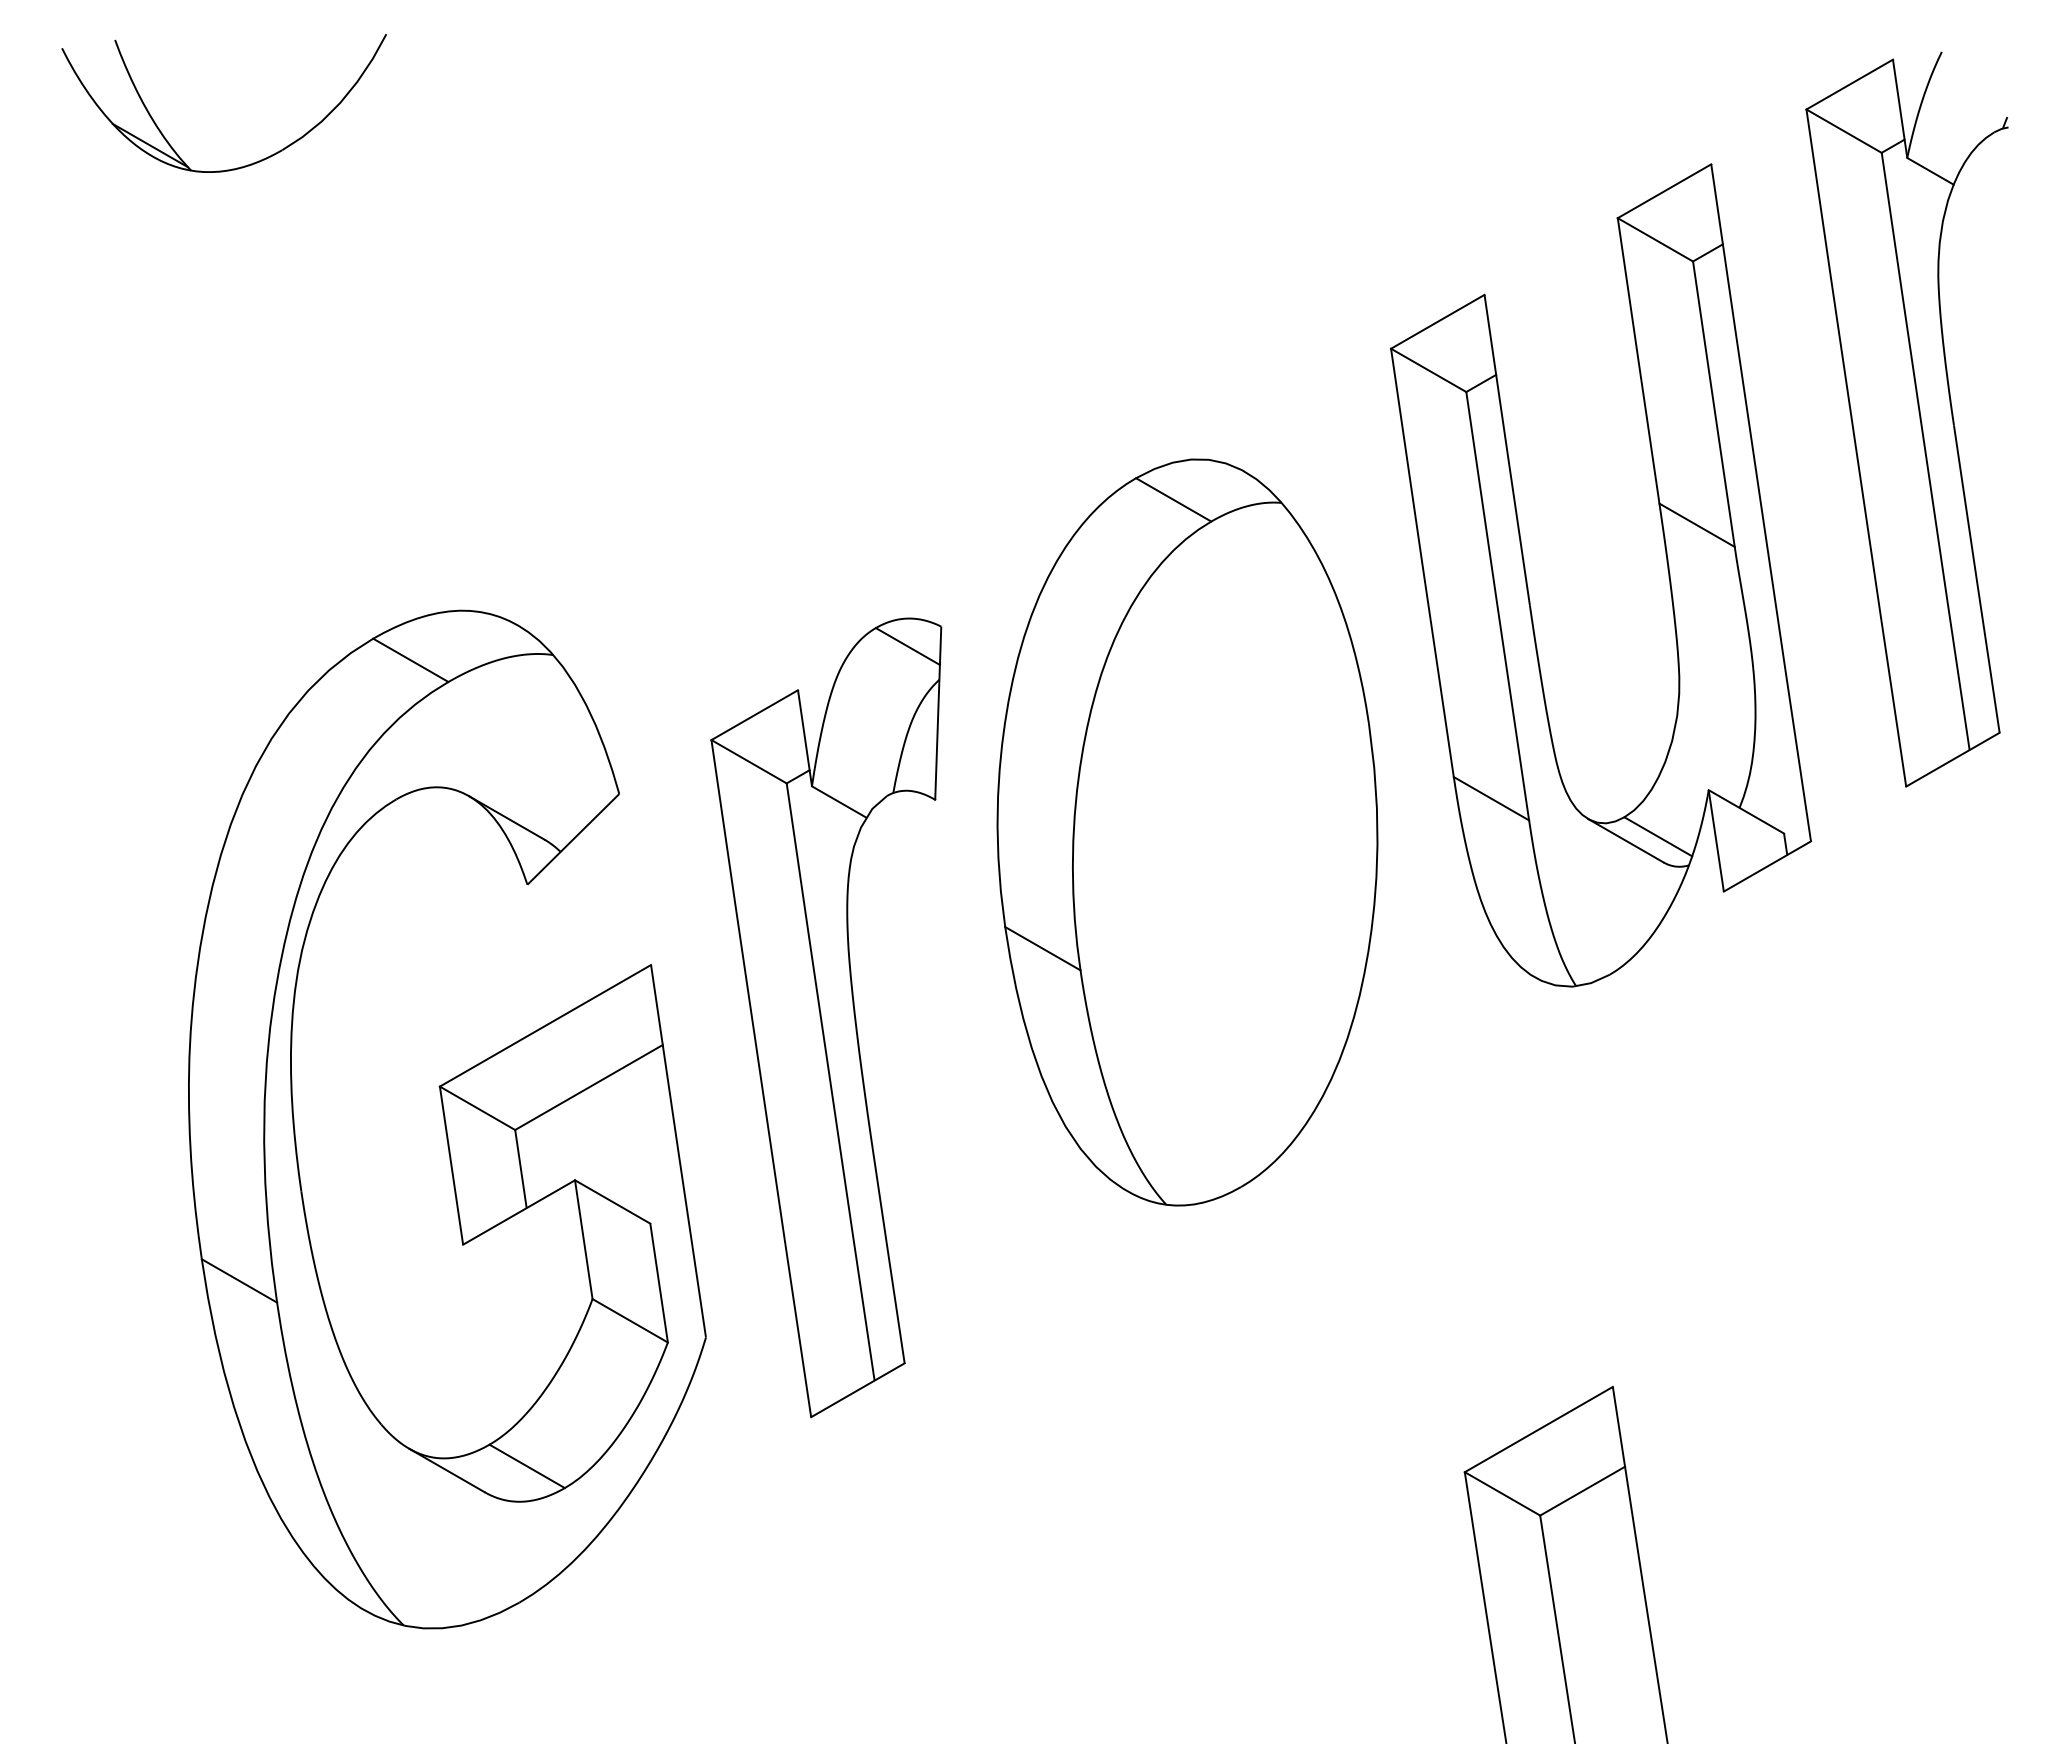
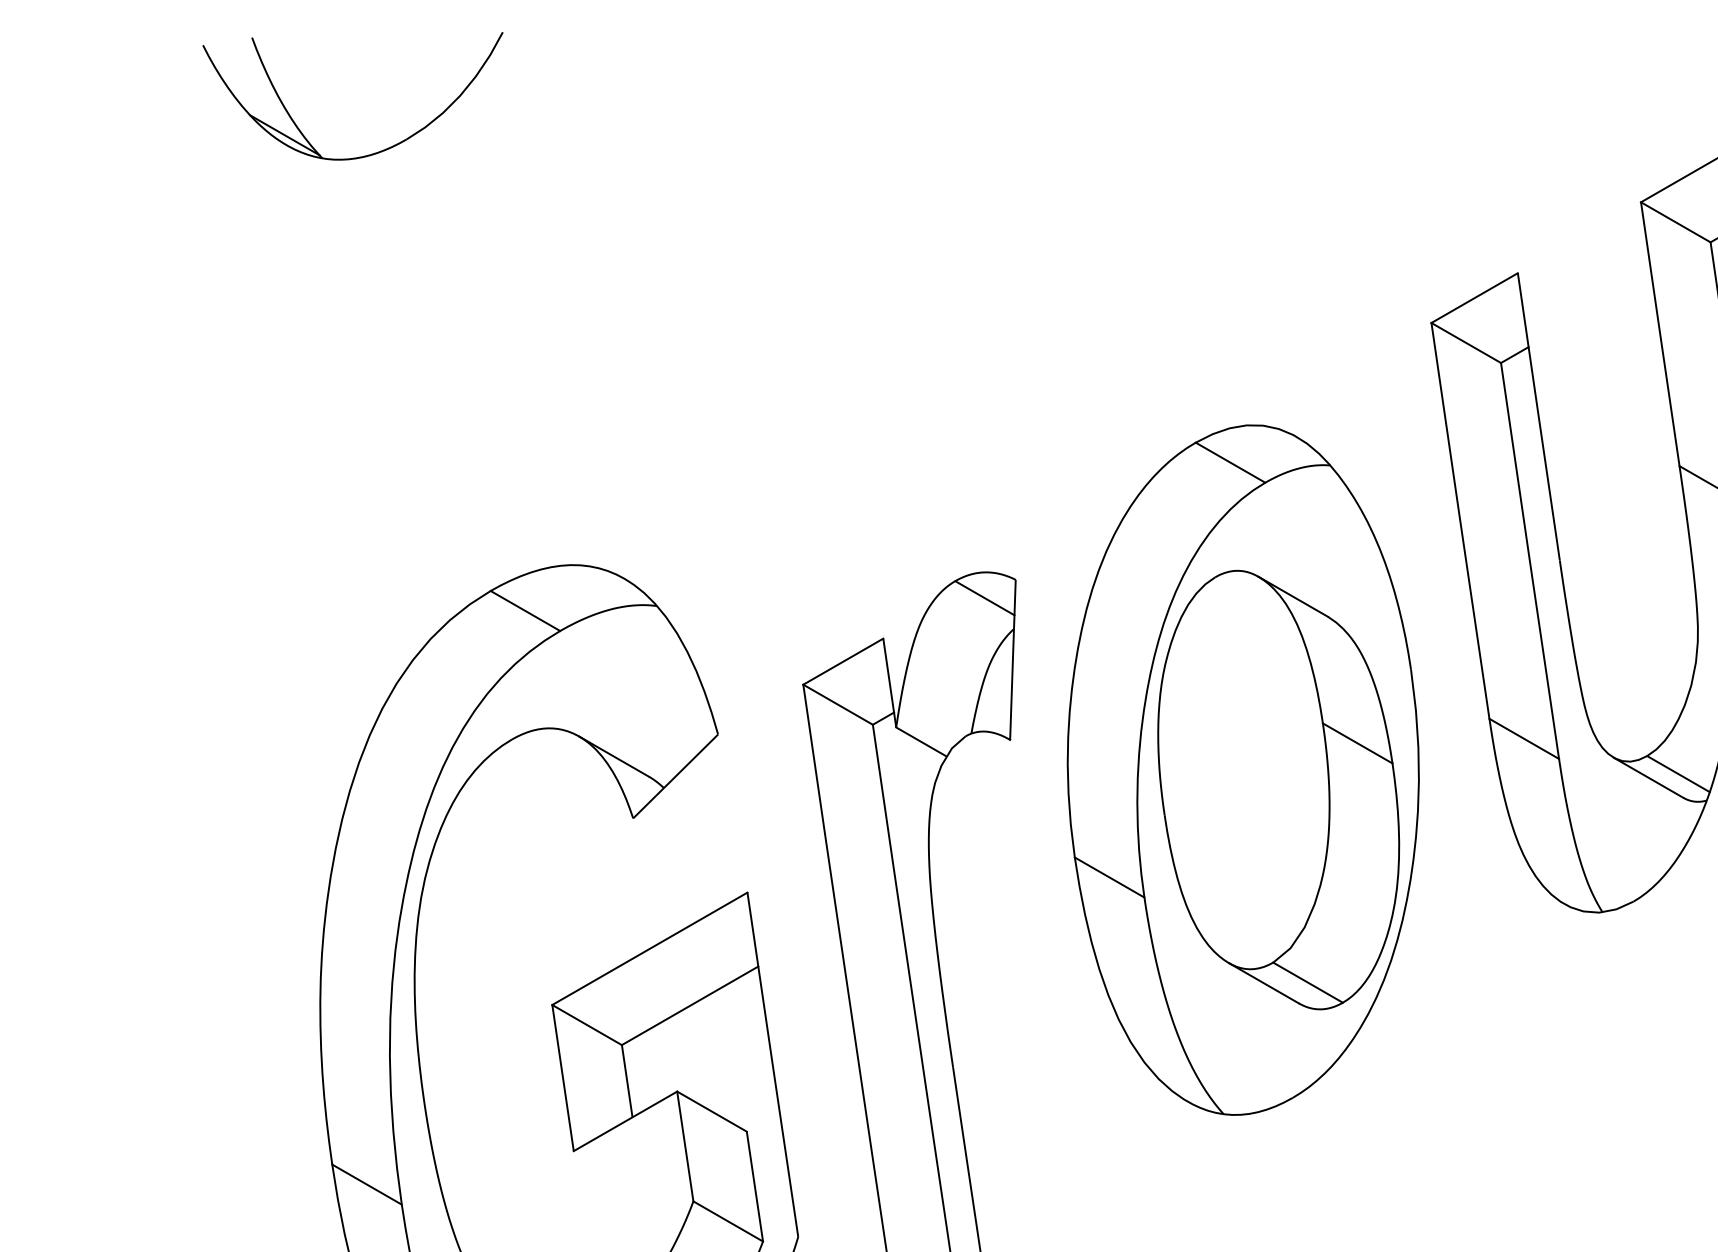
part: (1225, 854) -> (1278, 790), added

